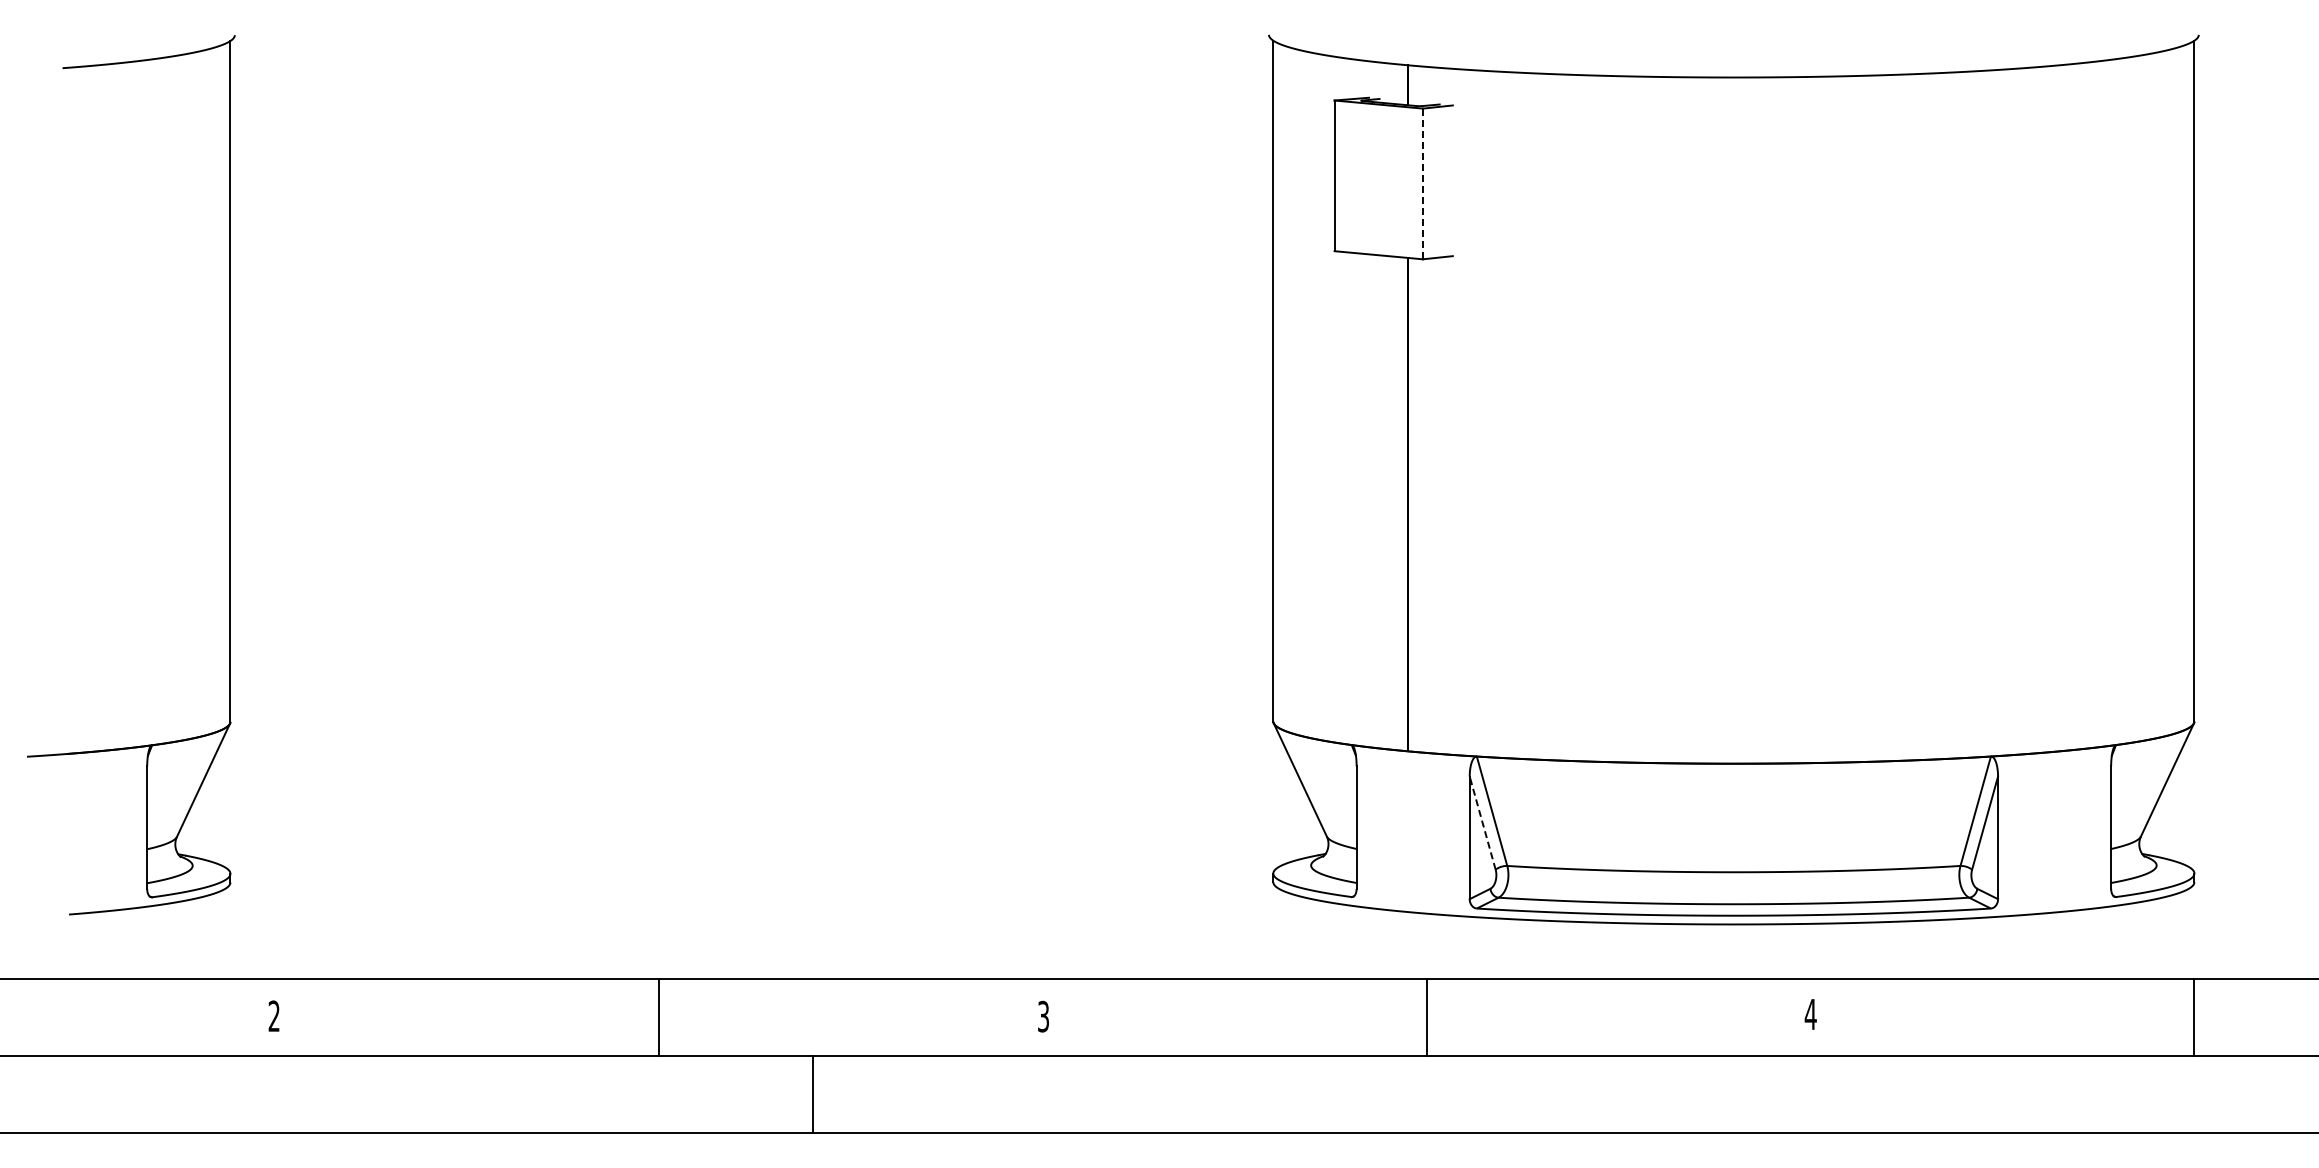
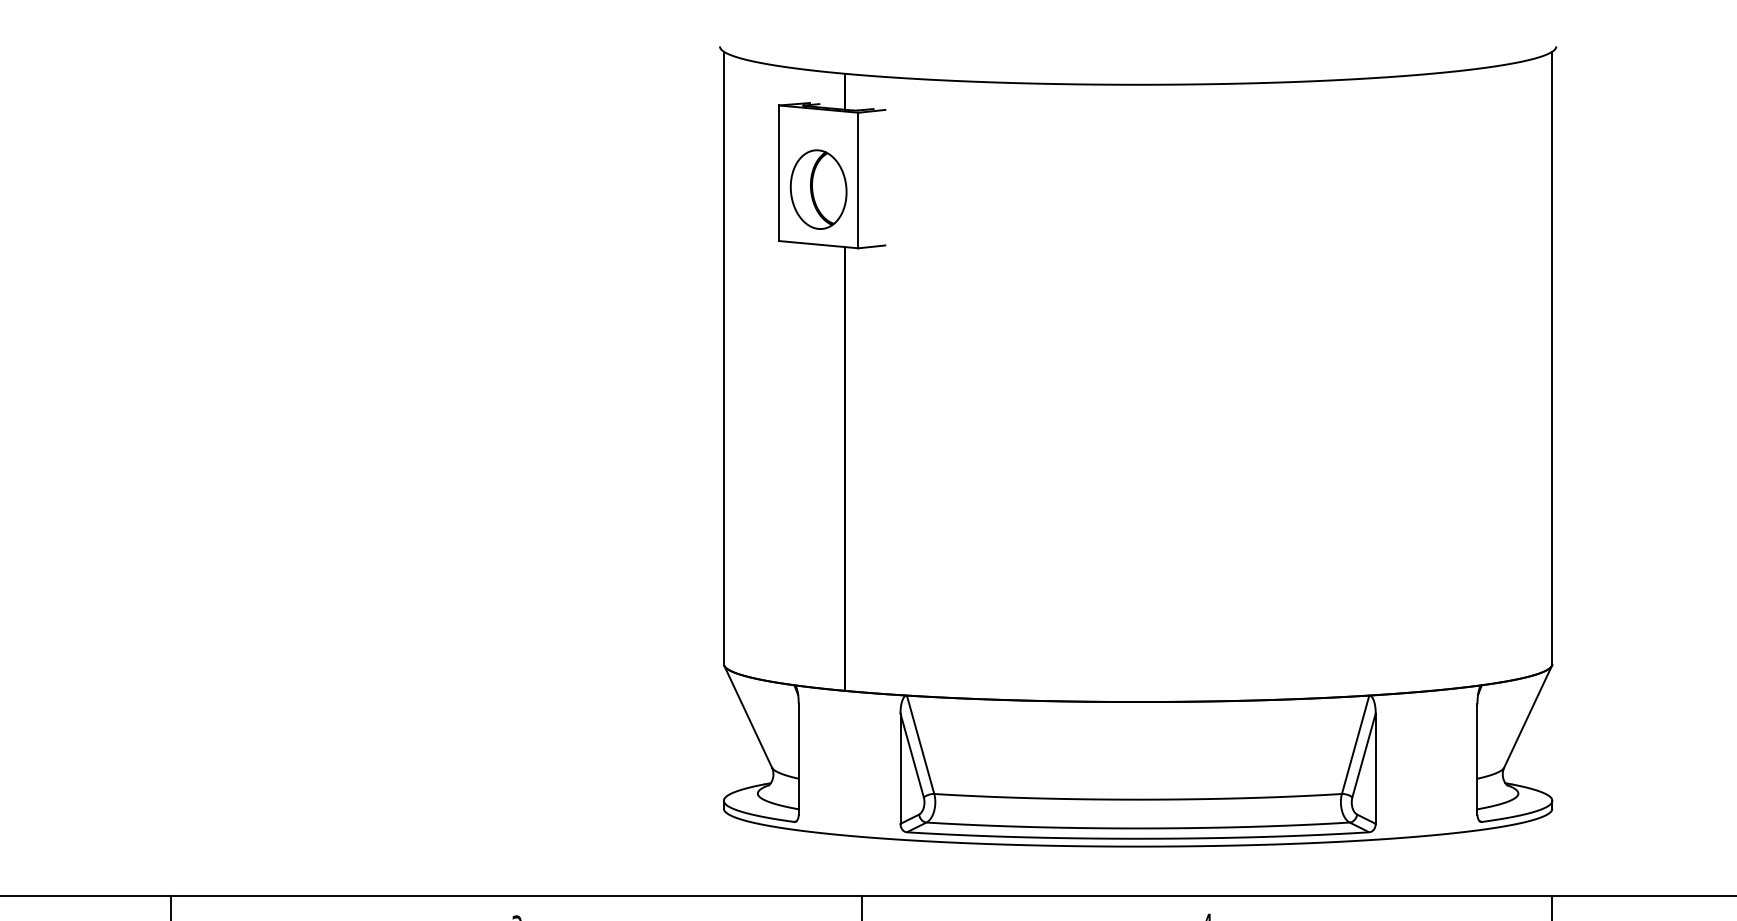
line: (1422, 184) -> (858, 181), dashed -> solid
part: (1378, 193) -> (818, 189), added
line: (1482, 822) -> (911, 754), dashed -> solid

